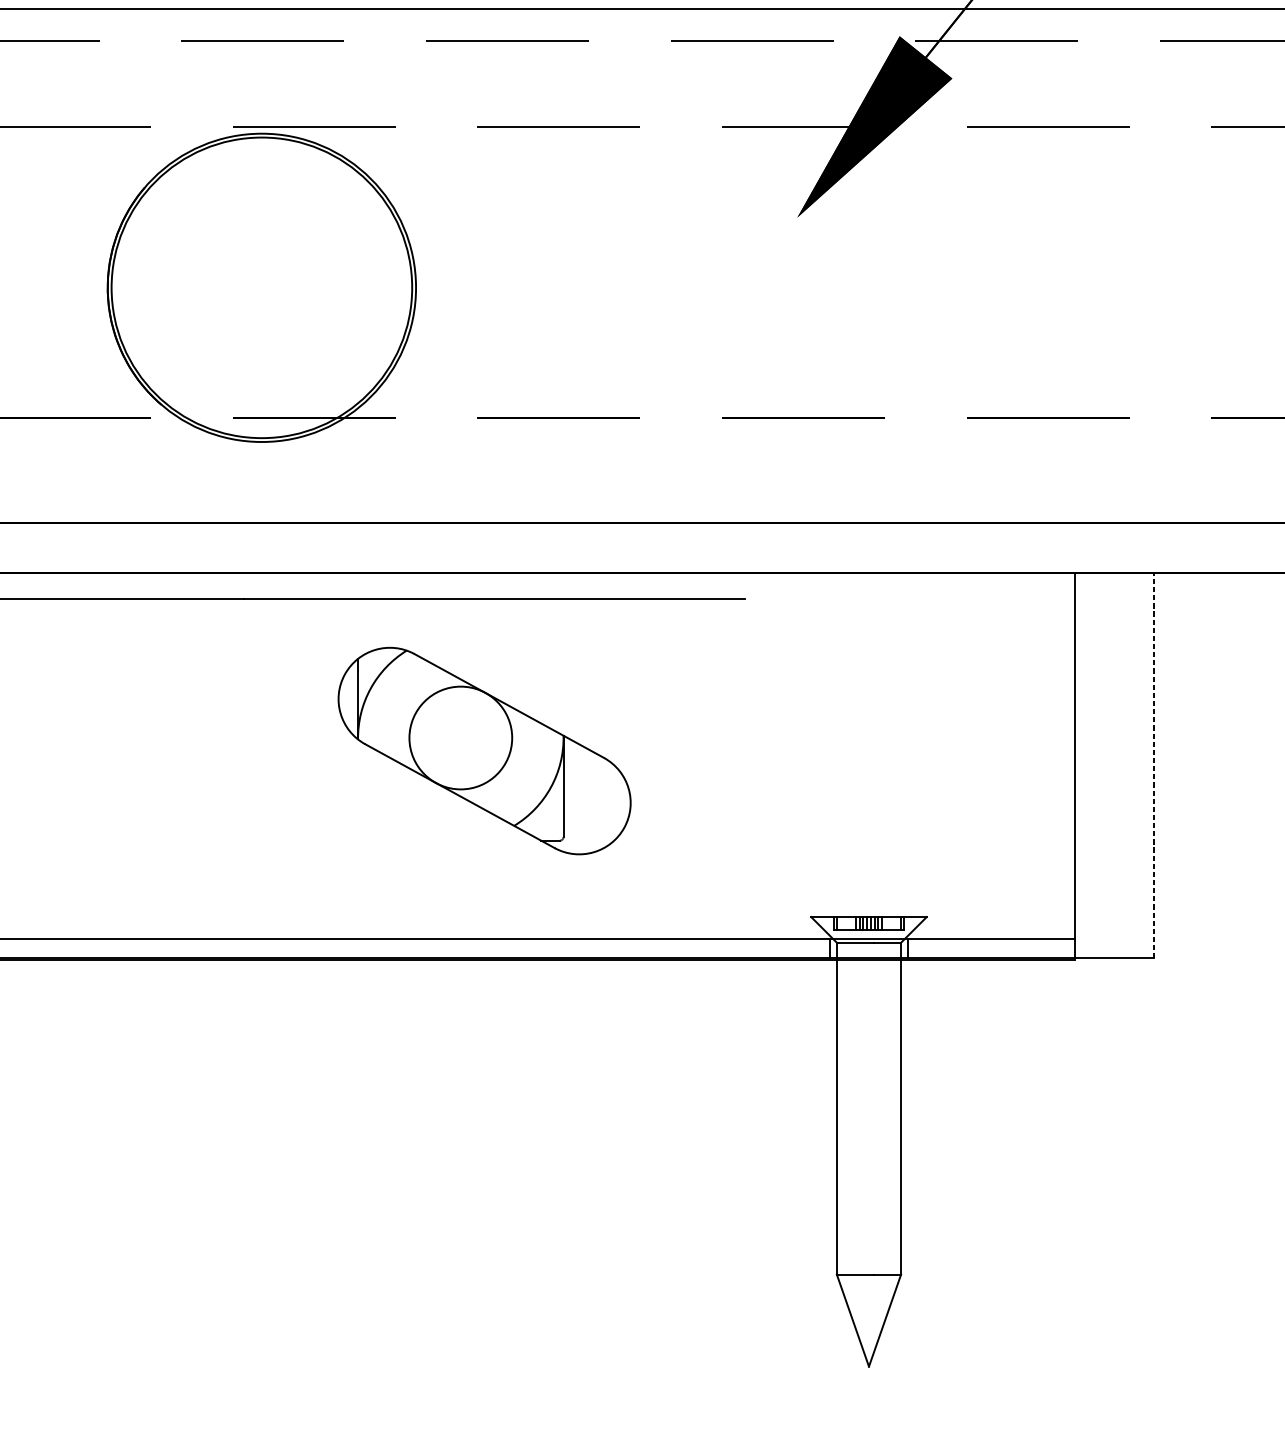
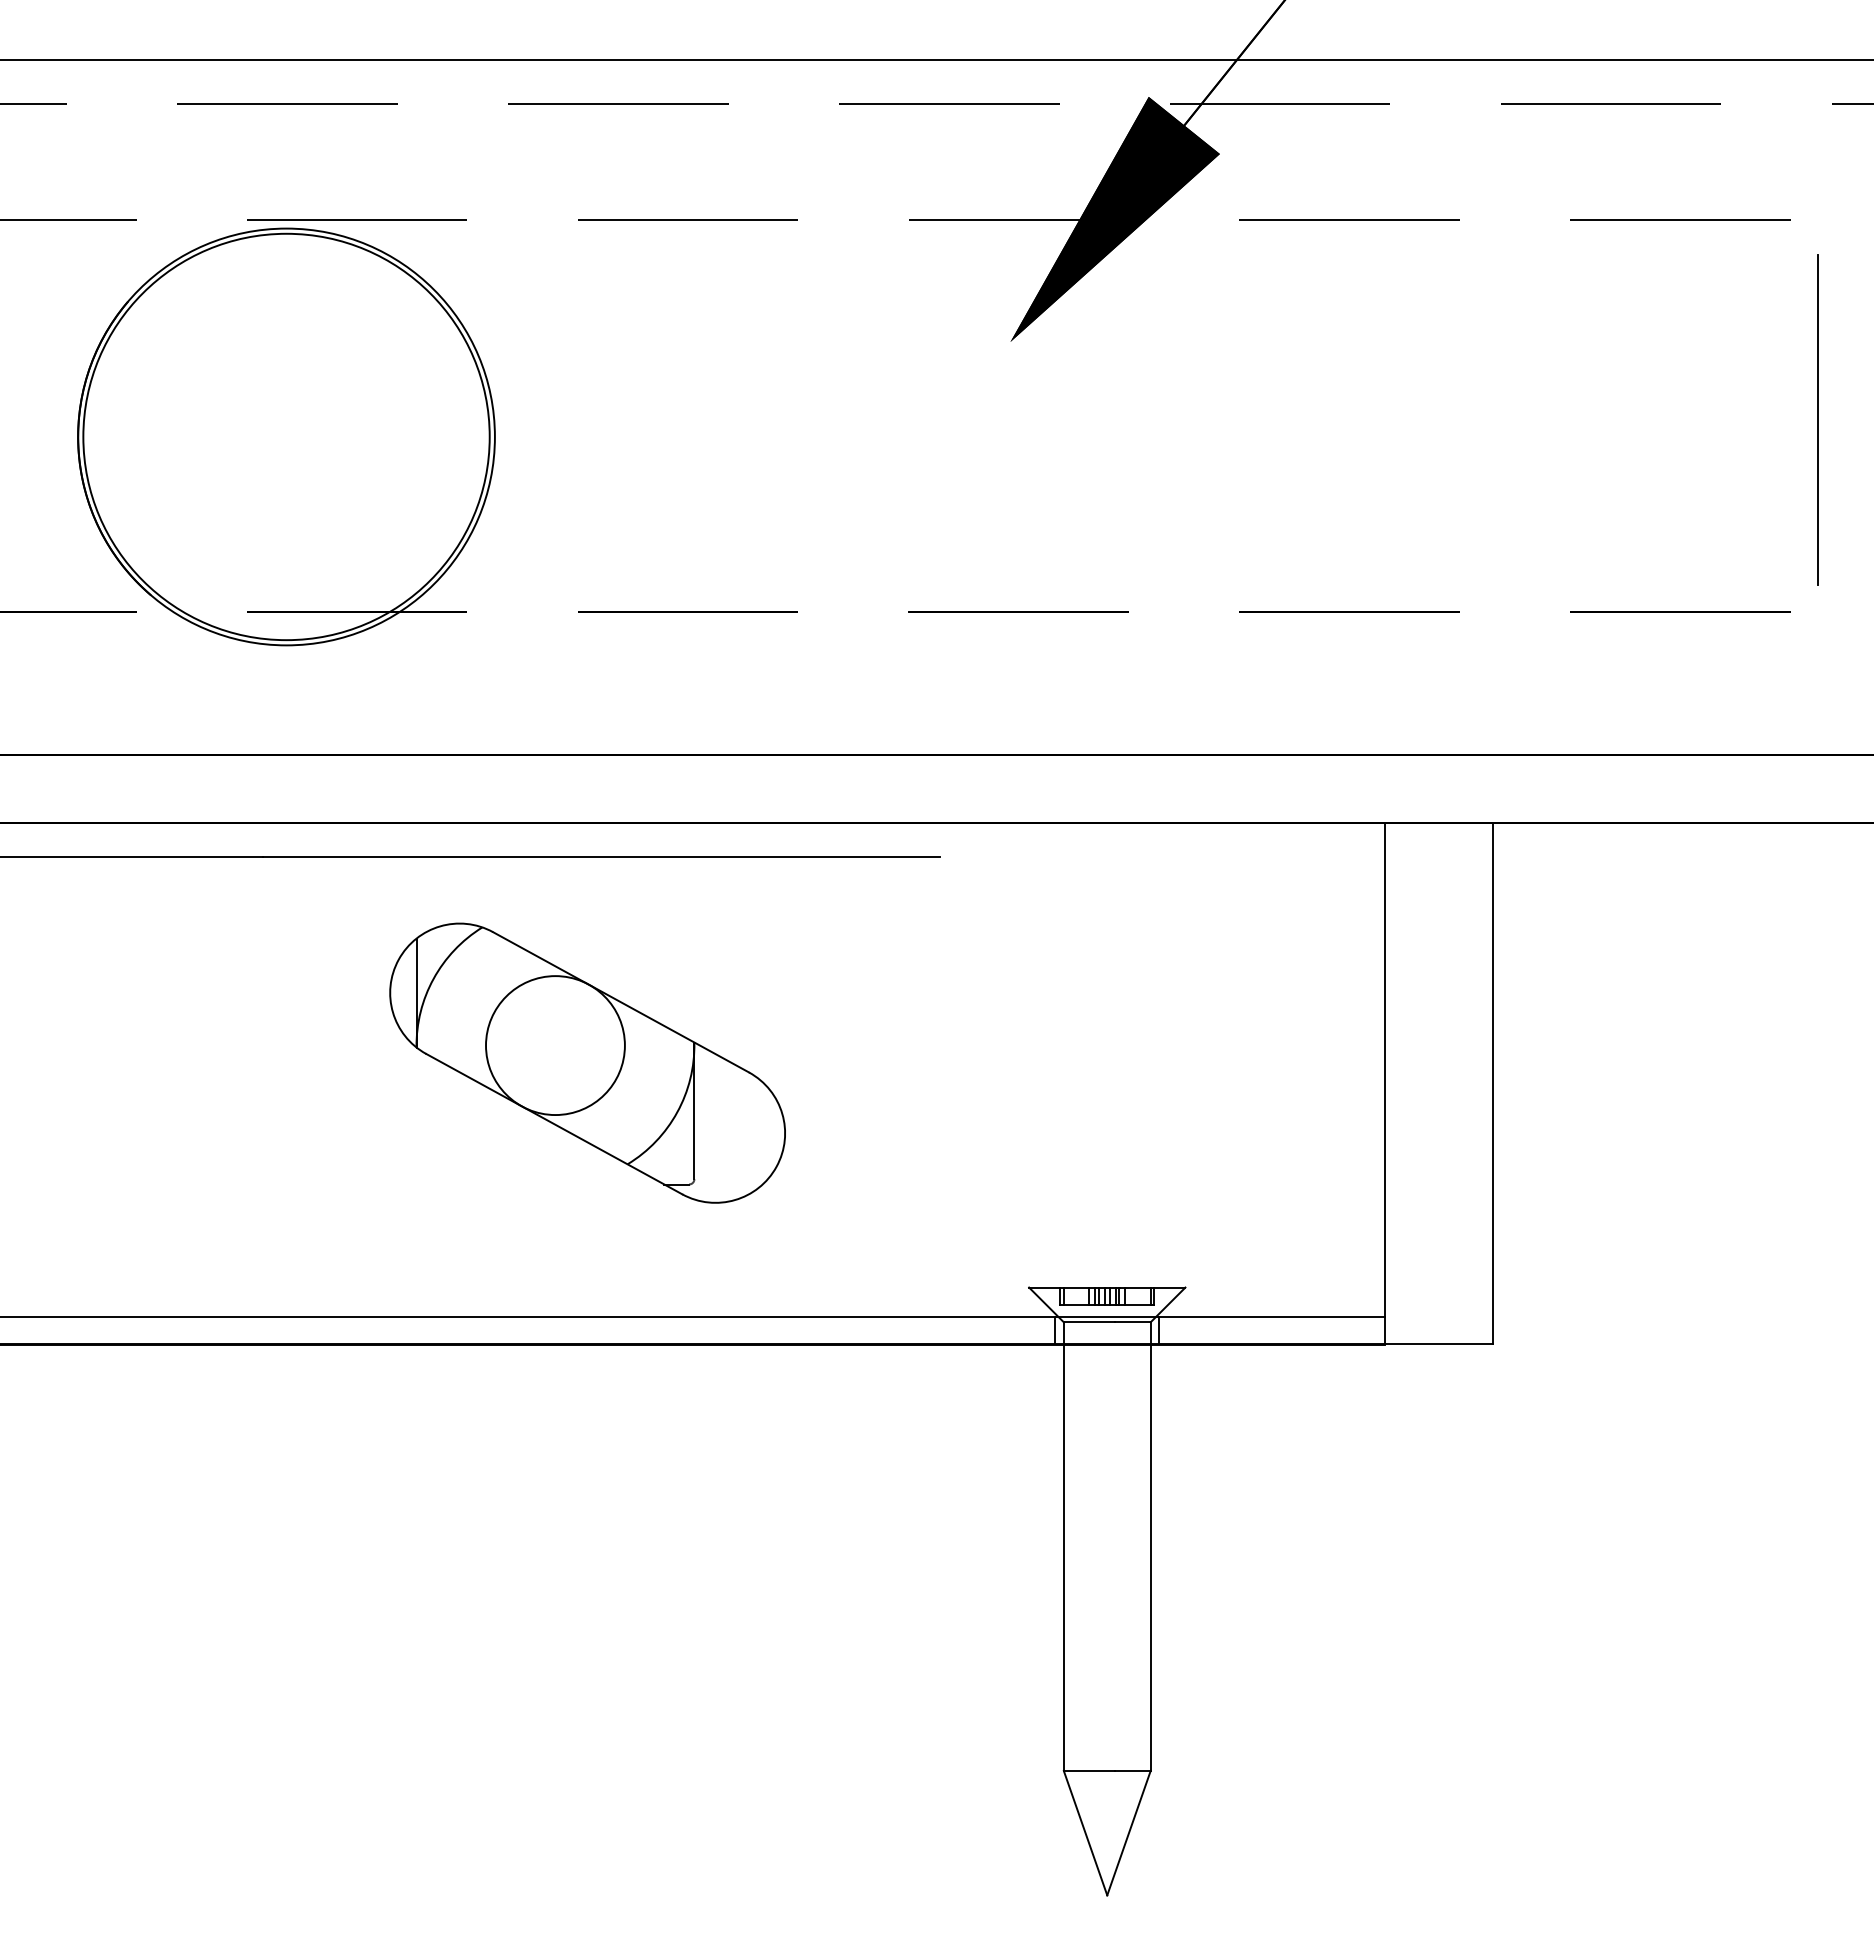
line: (1154, 765) -> (1493, 1082), dashed -> solid

